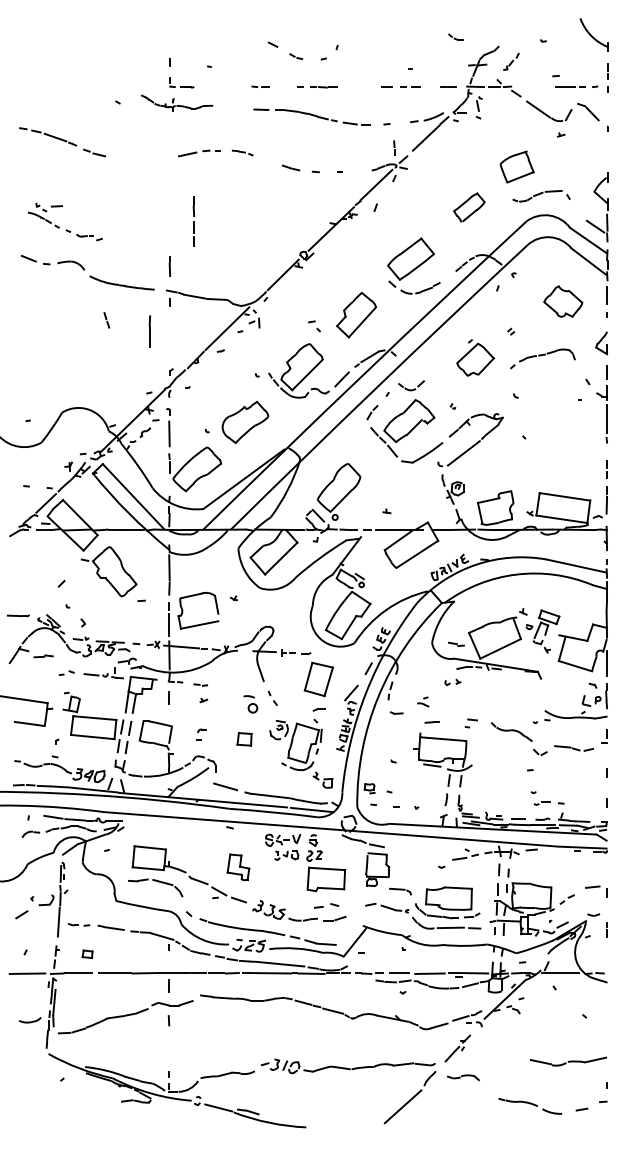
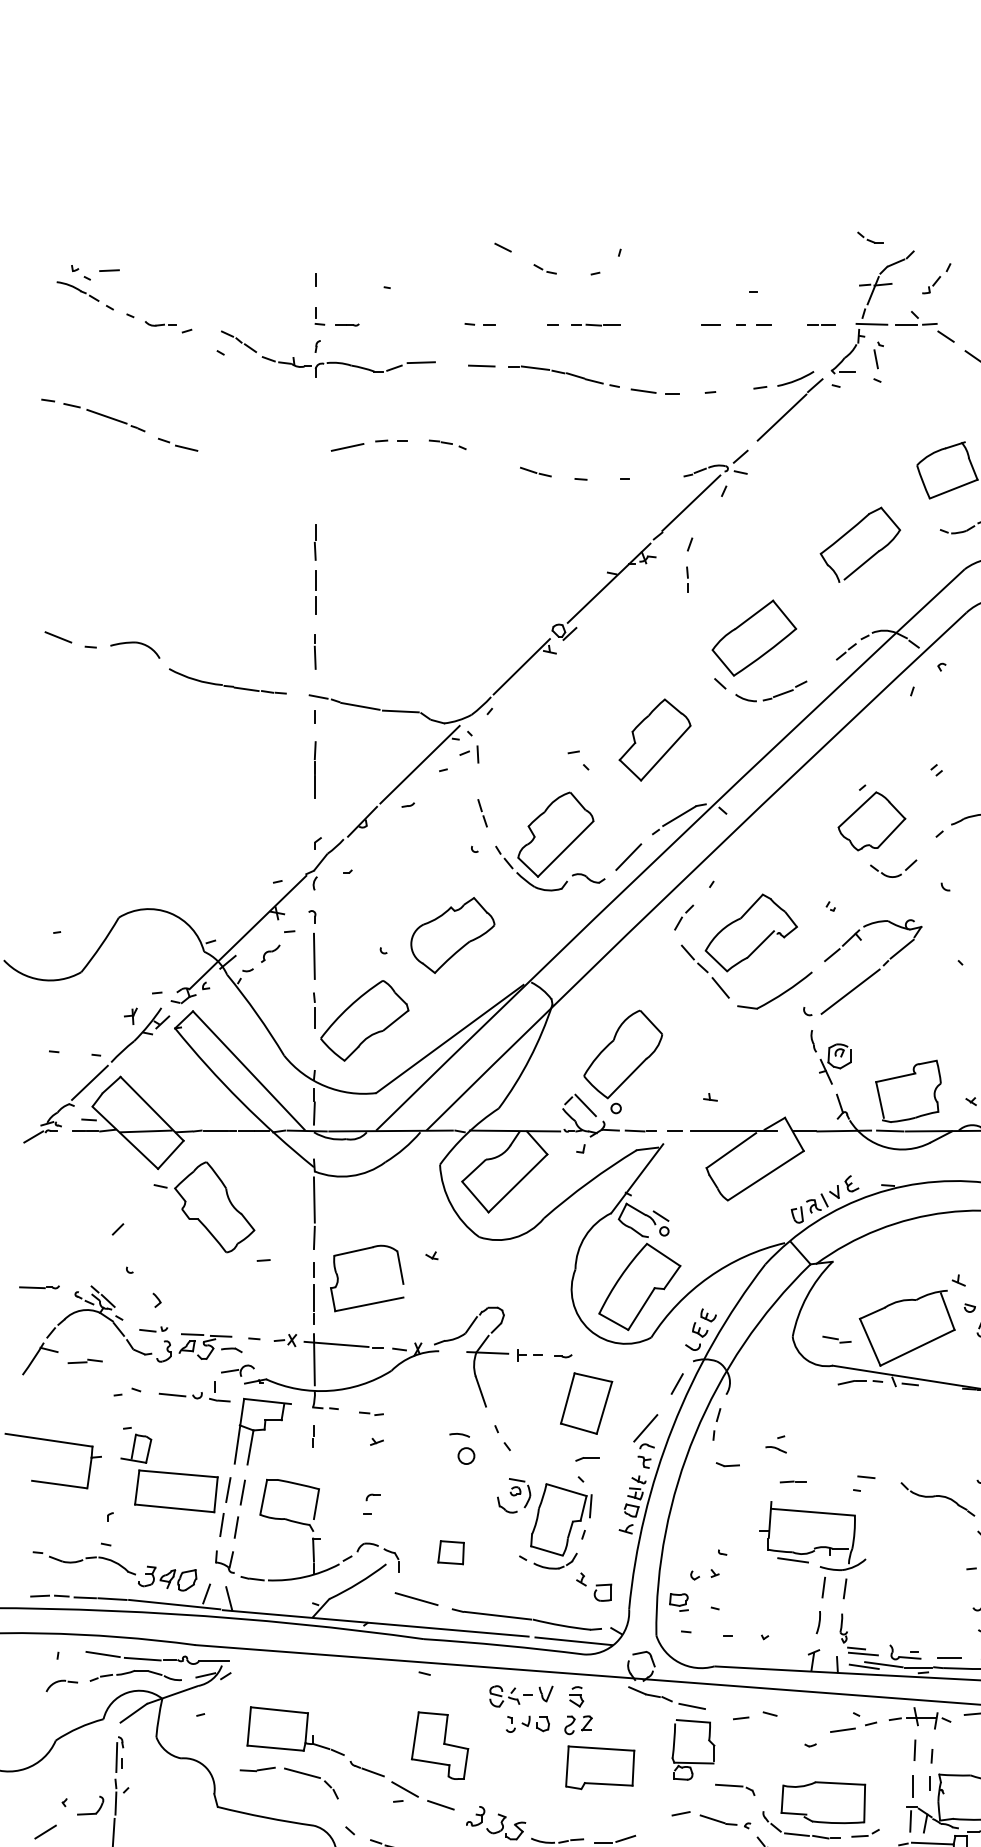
part: (455, 36) -> (869, 236), moved
part: (176, 102) -> (327, 352), size x1.67
line: (394, 147) -> (687, 578), moved
part: (469, 207) -> (860, 544), size x1.43
part: (193, 221) -> (314, 569), moved
part: (66, 229) -> (126, 312), moved
line: (106, 320) -> (481, 813), moved
part: (149, 331) -> (314, 769), moved
part: (411, 385) -> (893, 868), moved
part: (452, 682) -> (704, 1574), moved
part: (244, 739) -> (451, 1552), moved
part: (238, 867) -> (440, 1745), size x1.43
part: (326, 905) -> (755, 1715), moved

